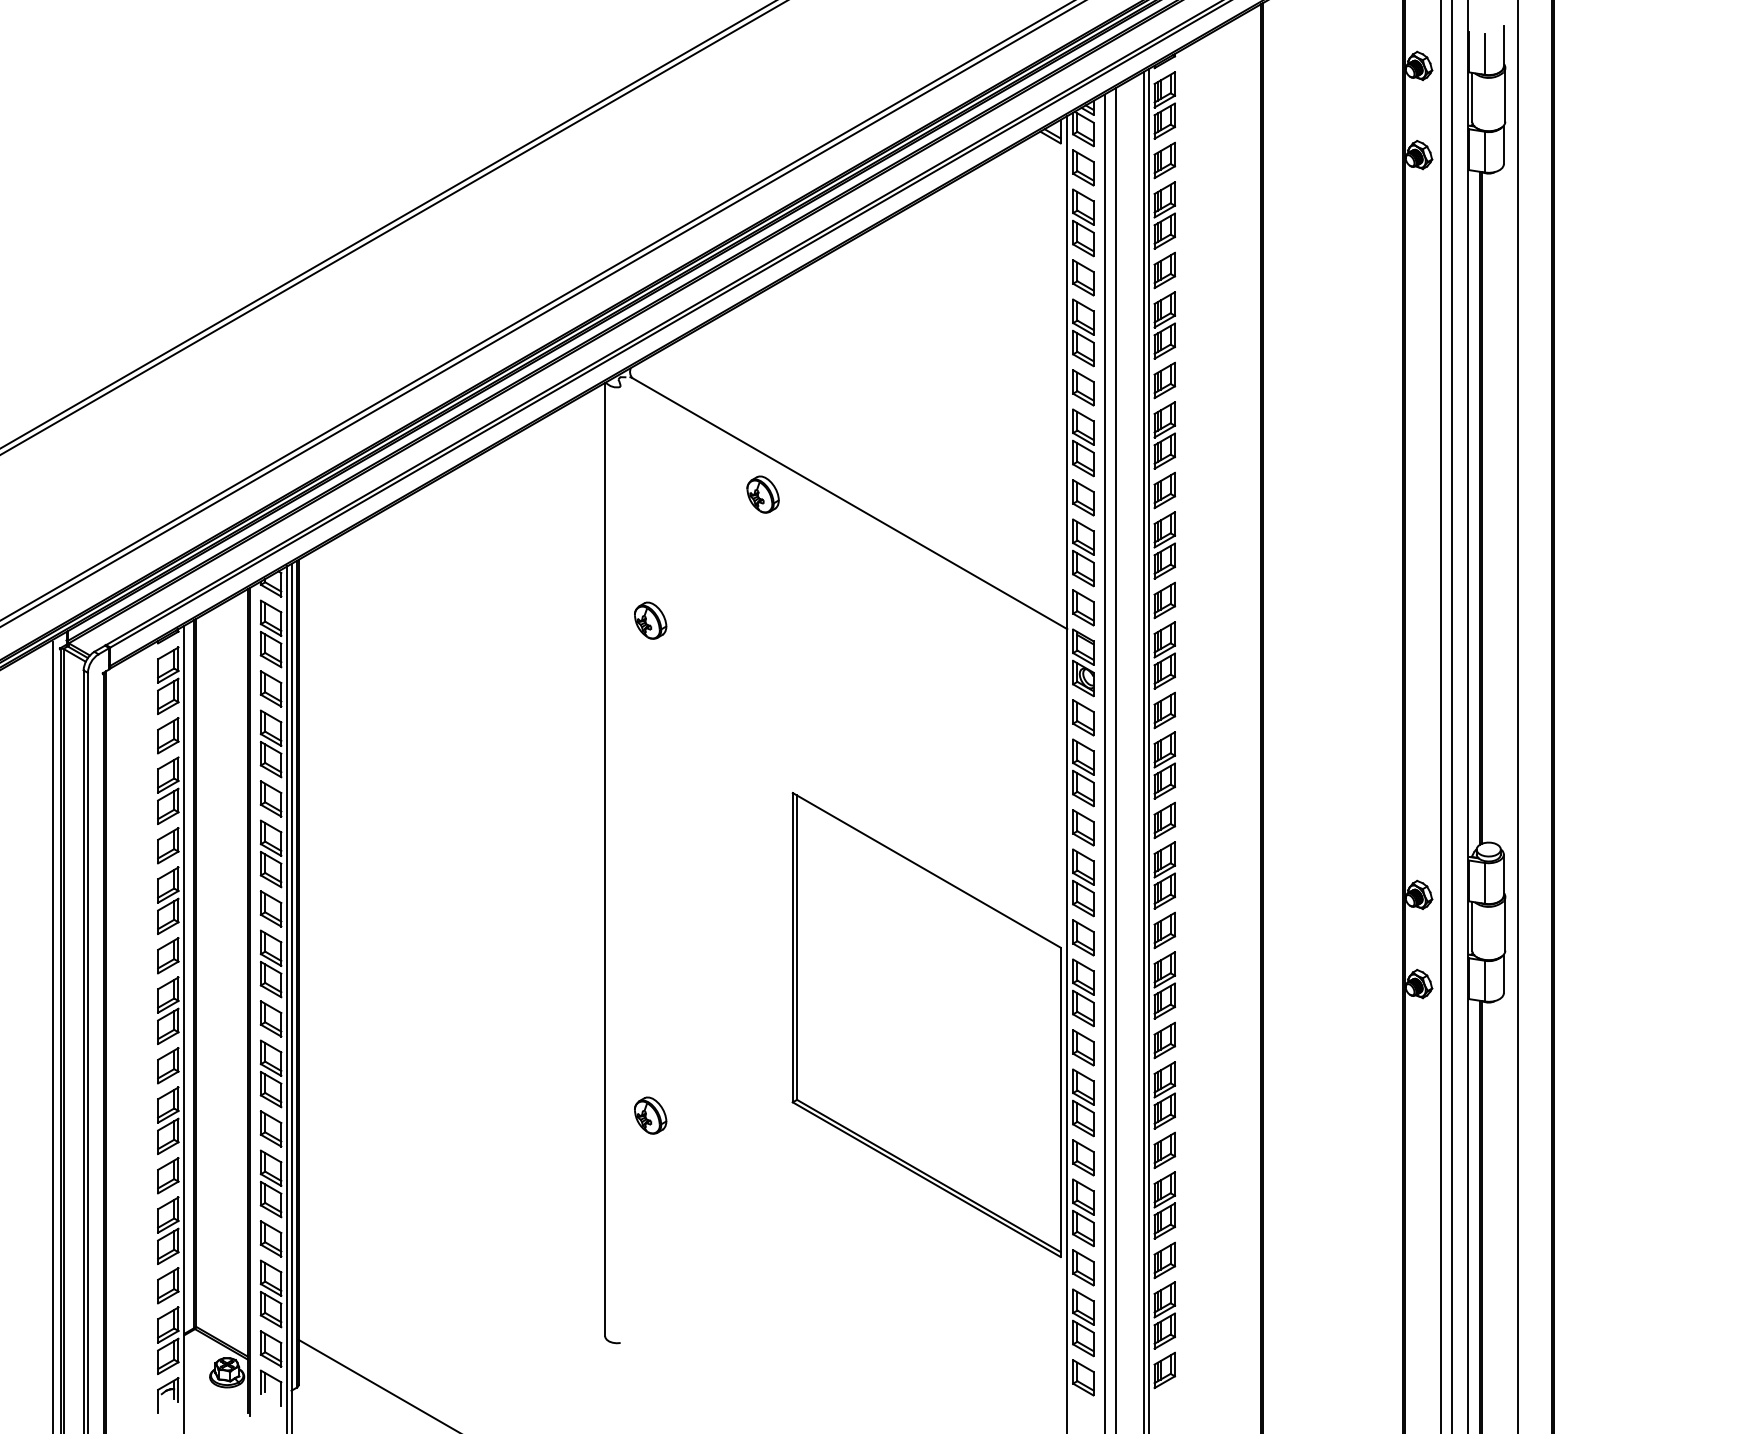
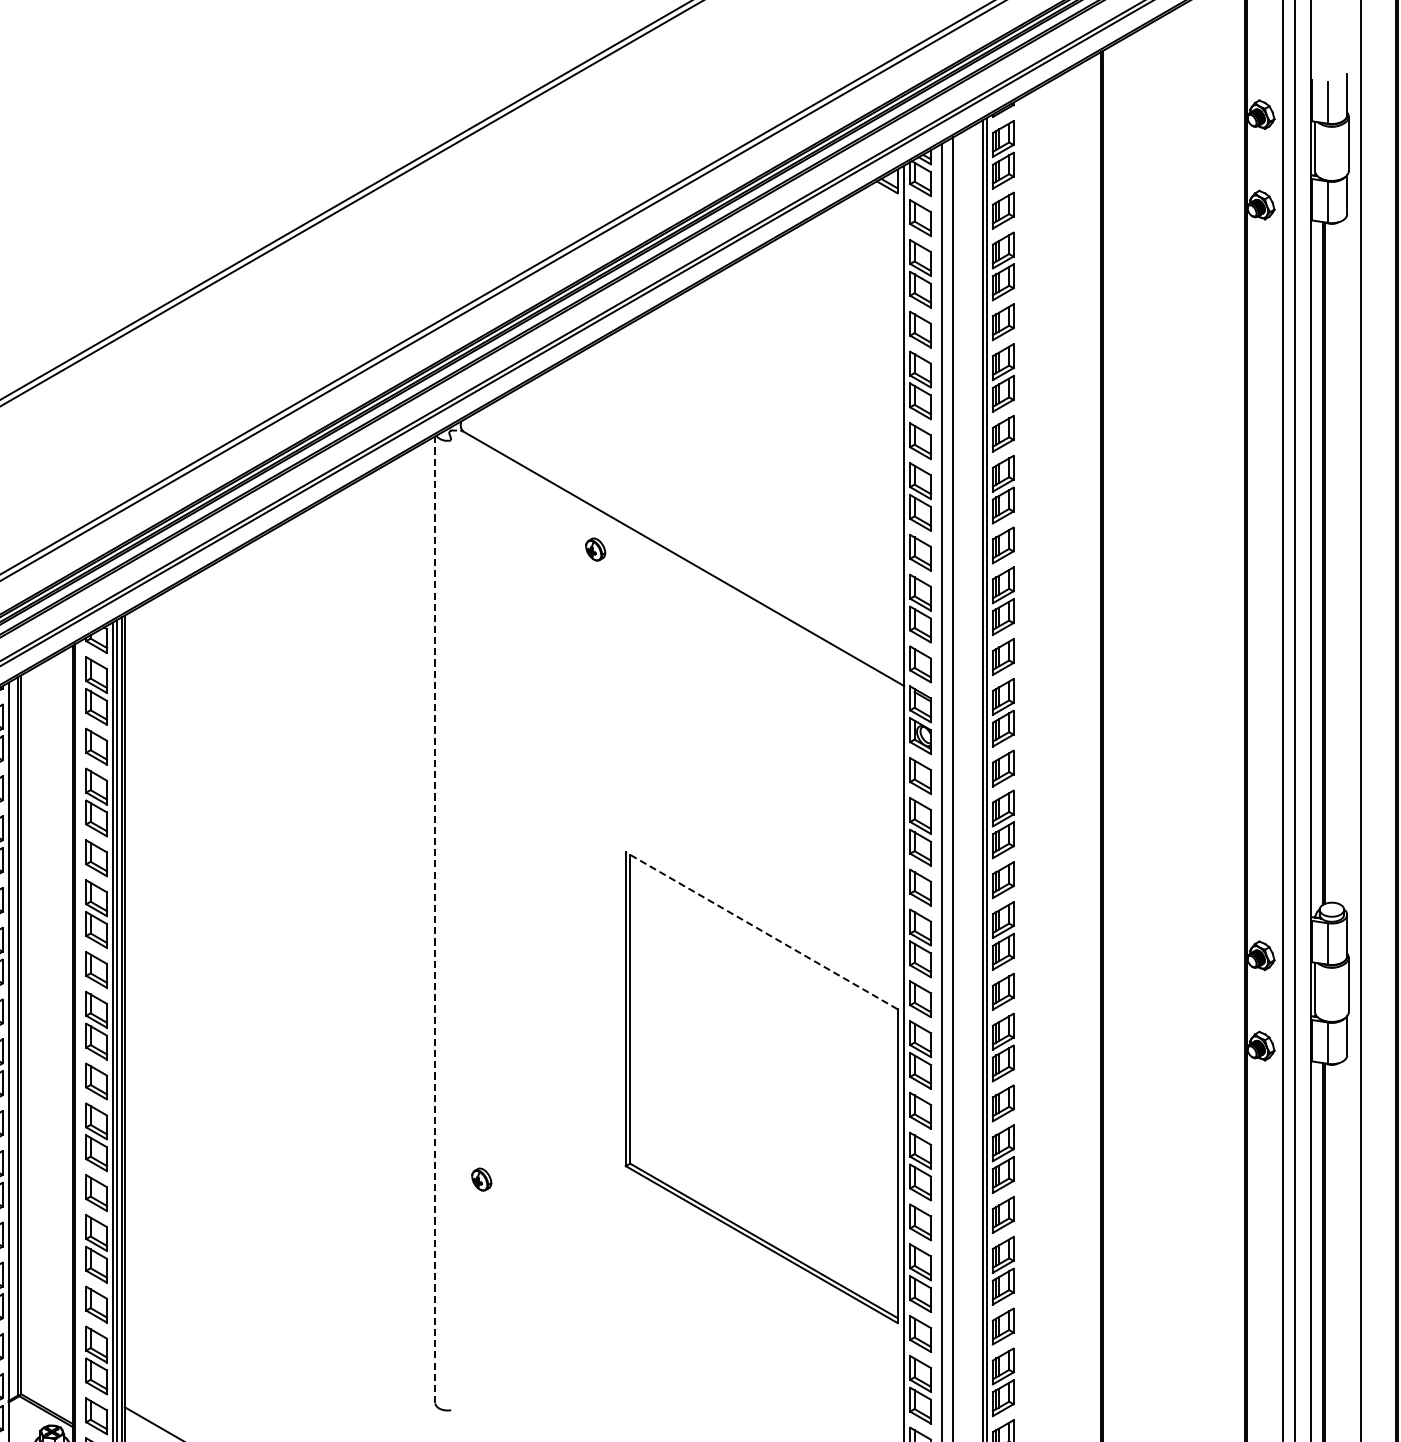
part: (762, 494) -> (595, 549), size x0.6
part: (650, 620) -> (481, 677), removed
line: (605, 859) -> (435, 919), solid -> dashed
line: (926, 870) -> (761, 930), solid -> dashed
part: (650, 1115) -> (481, 1179), size x0.6

